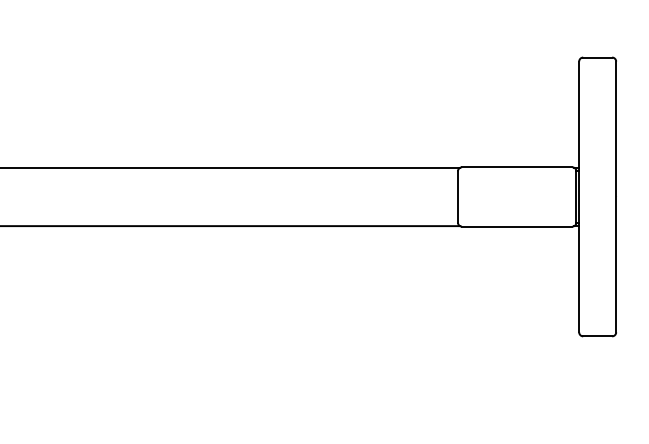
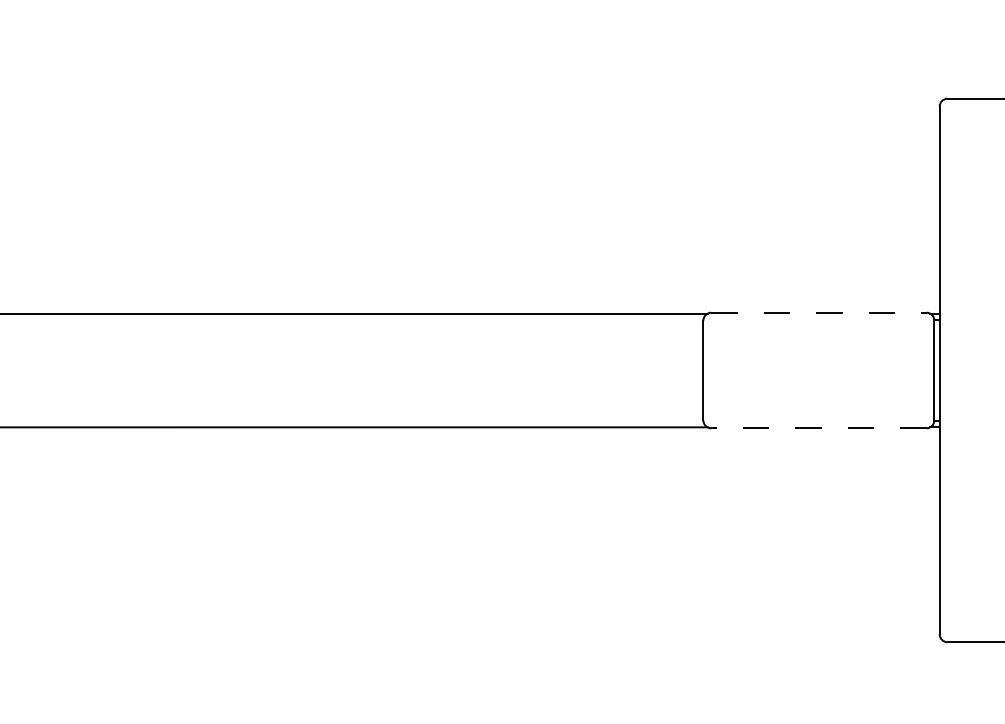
line: (517, 167) -> (819, 313), solid -> dashed
line: (516, 226) -> (817, 428), solid -> dashed

